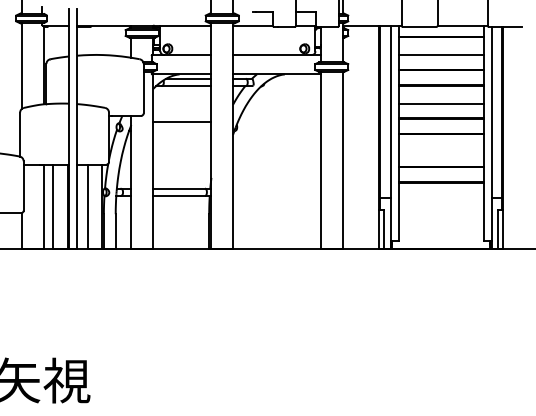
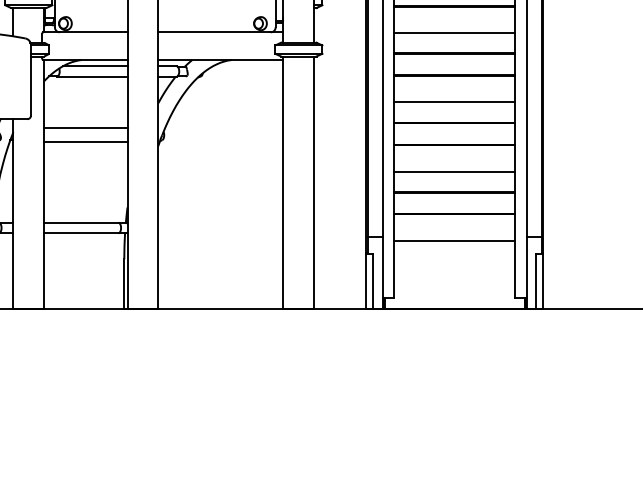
line: (182, 132) -> (86, 142), added
line: (440, 152) -> (453, 171), added
line: (440, 201) -> (453, 241), added

